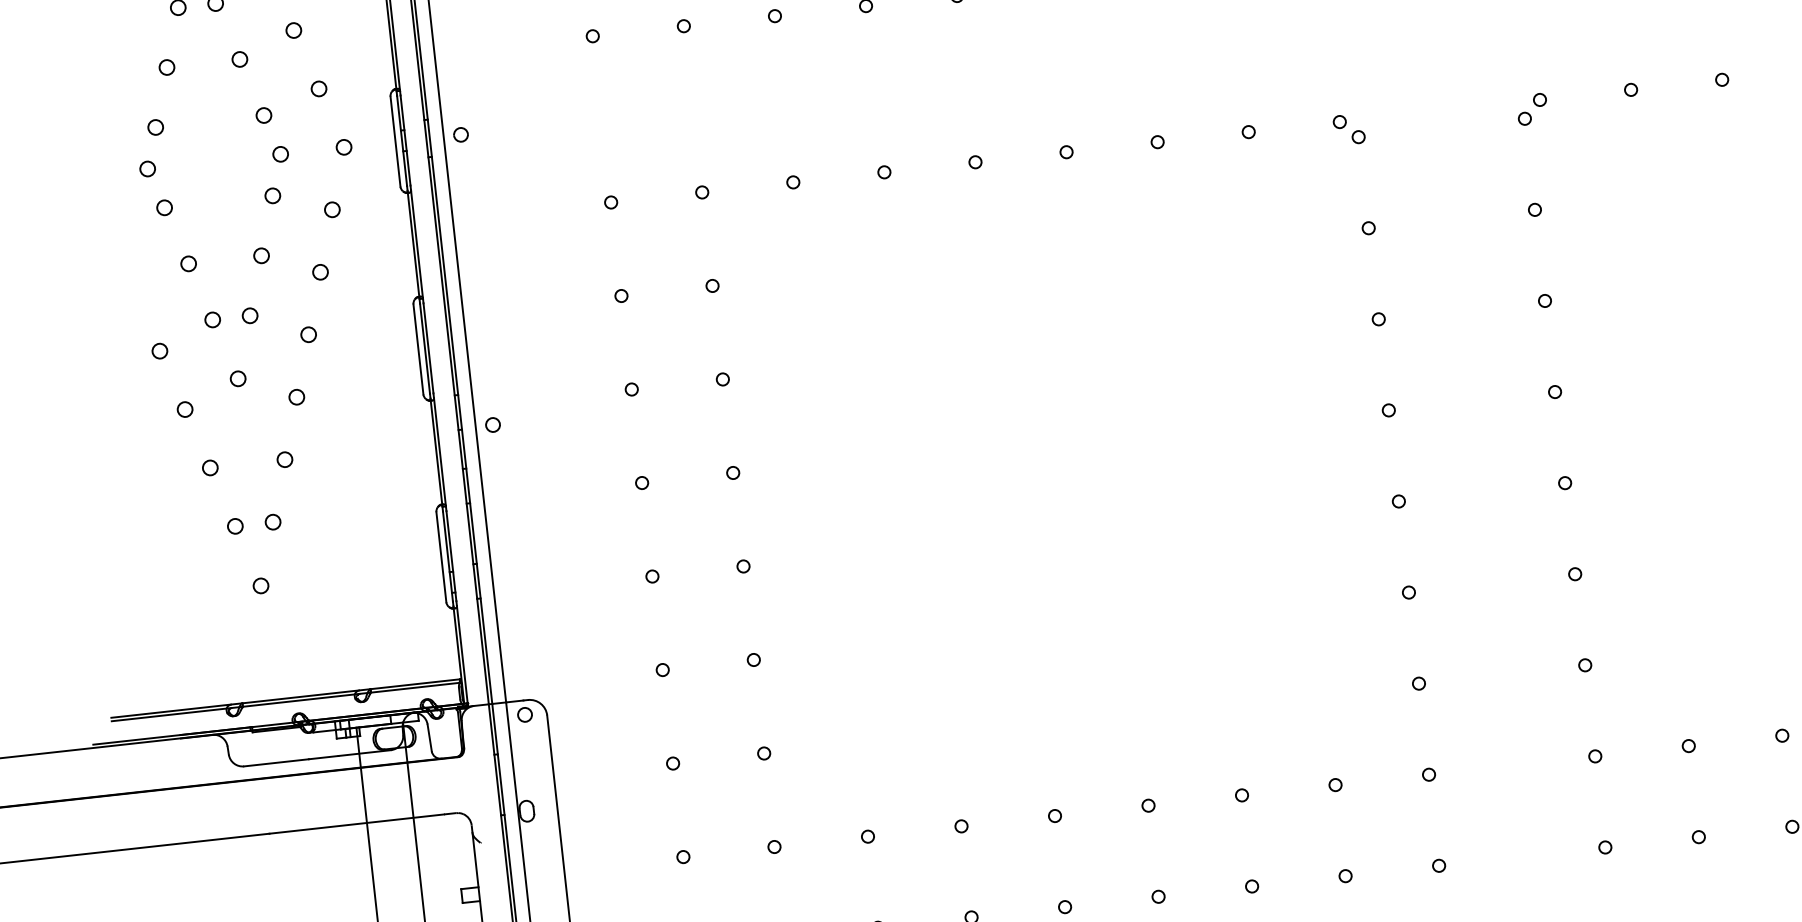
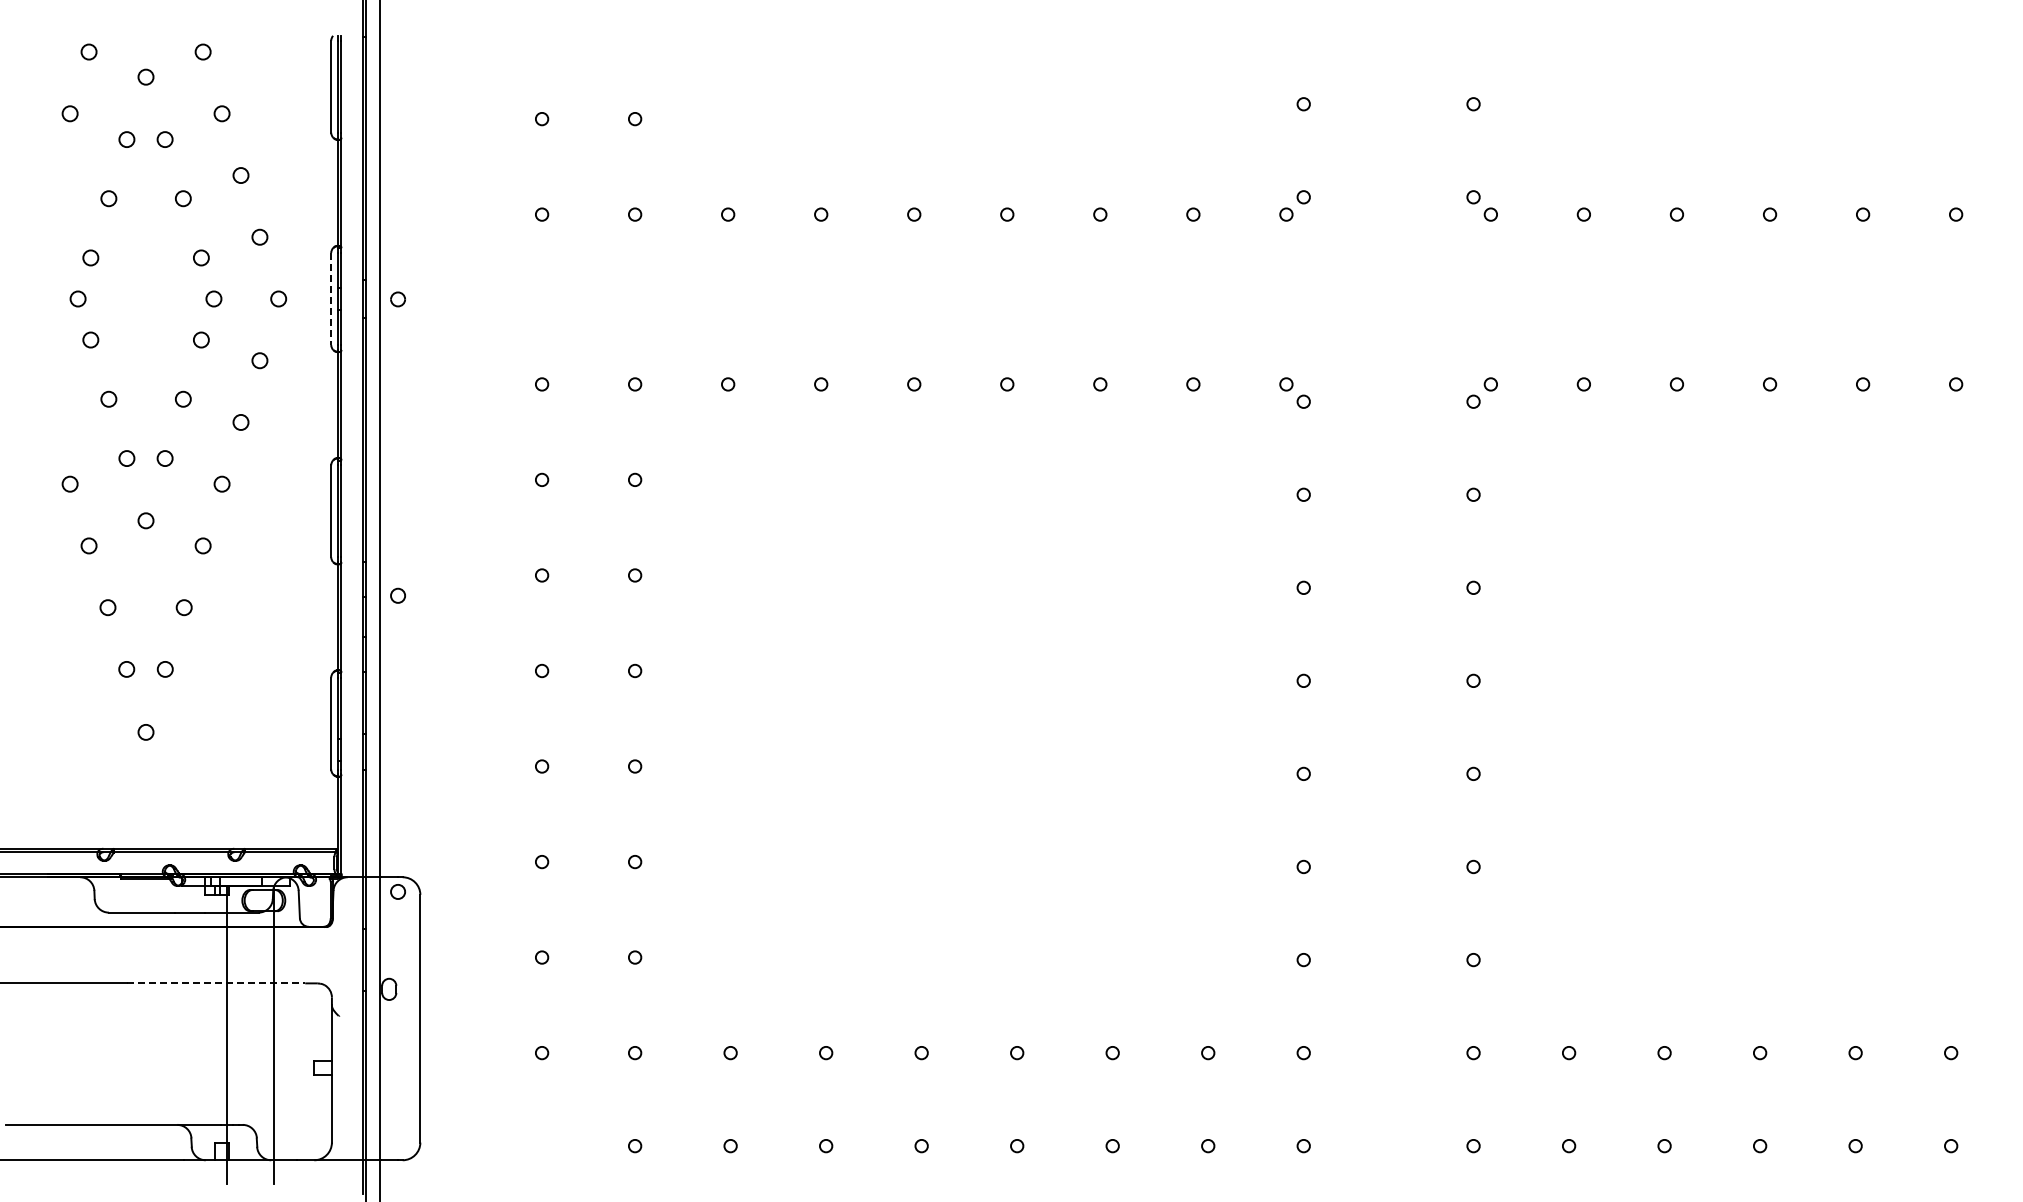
line: (395, 142) -> (331, 299), solid -> dashed
line: (357, 824) -> (216, 983), solid -> dashed

